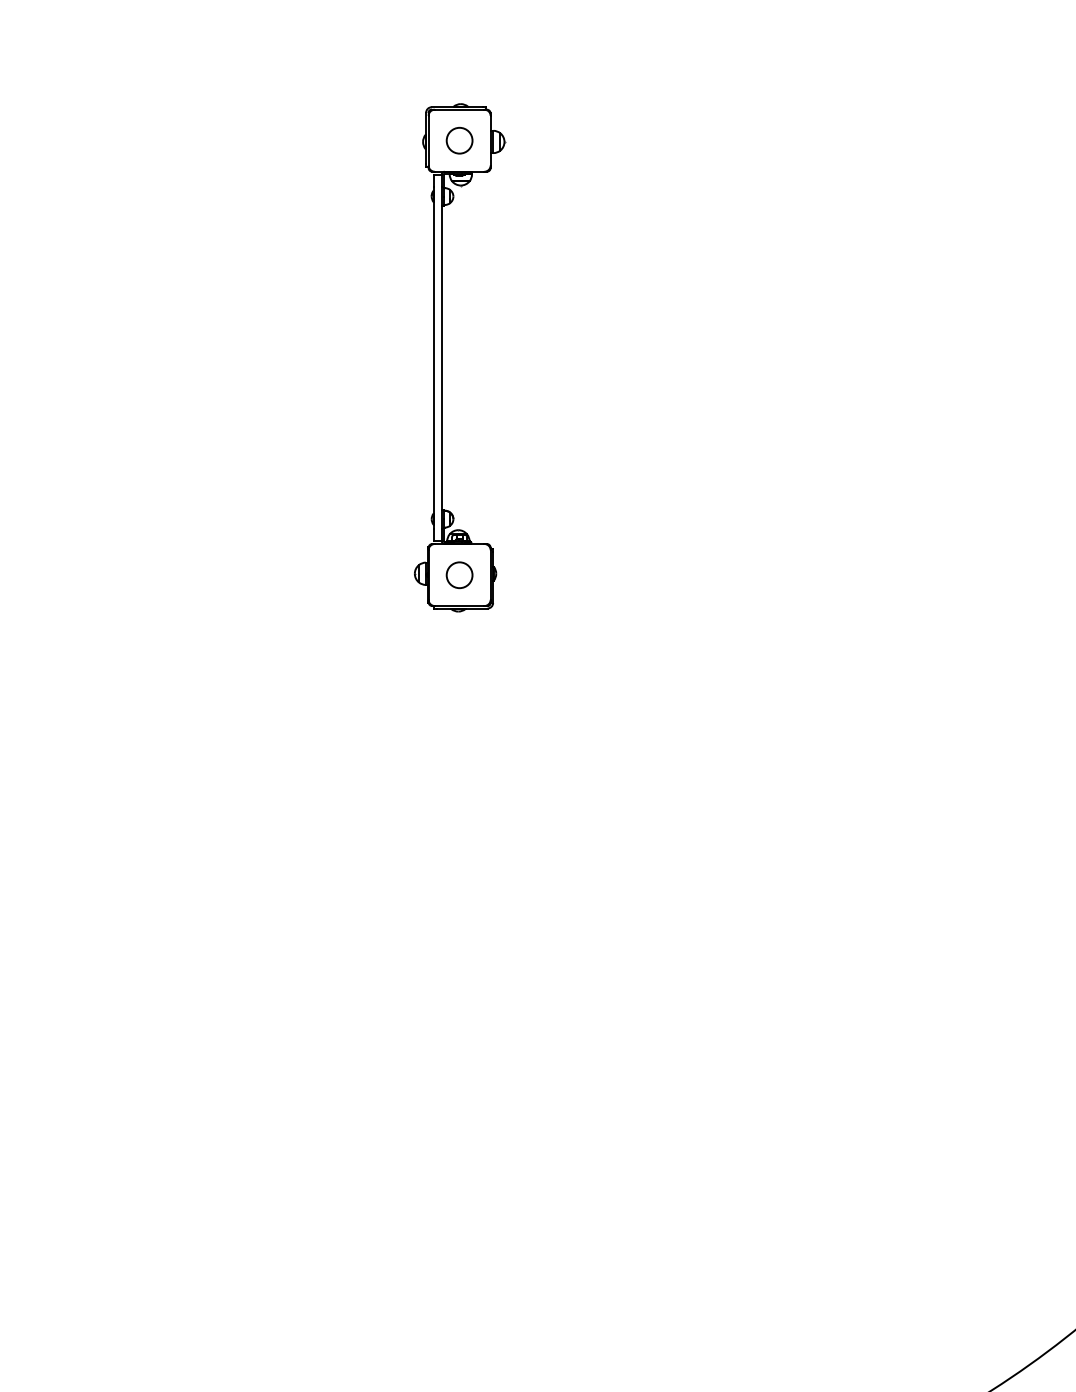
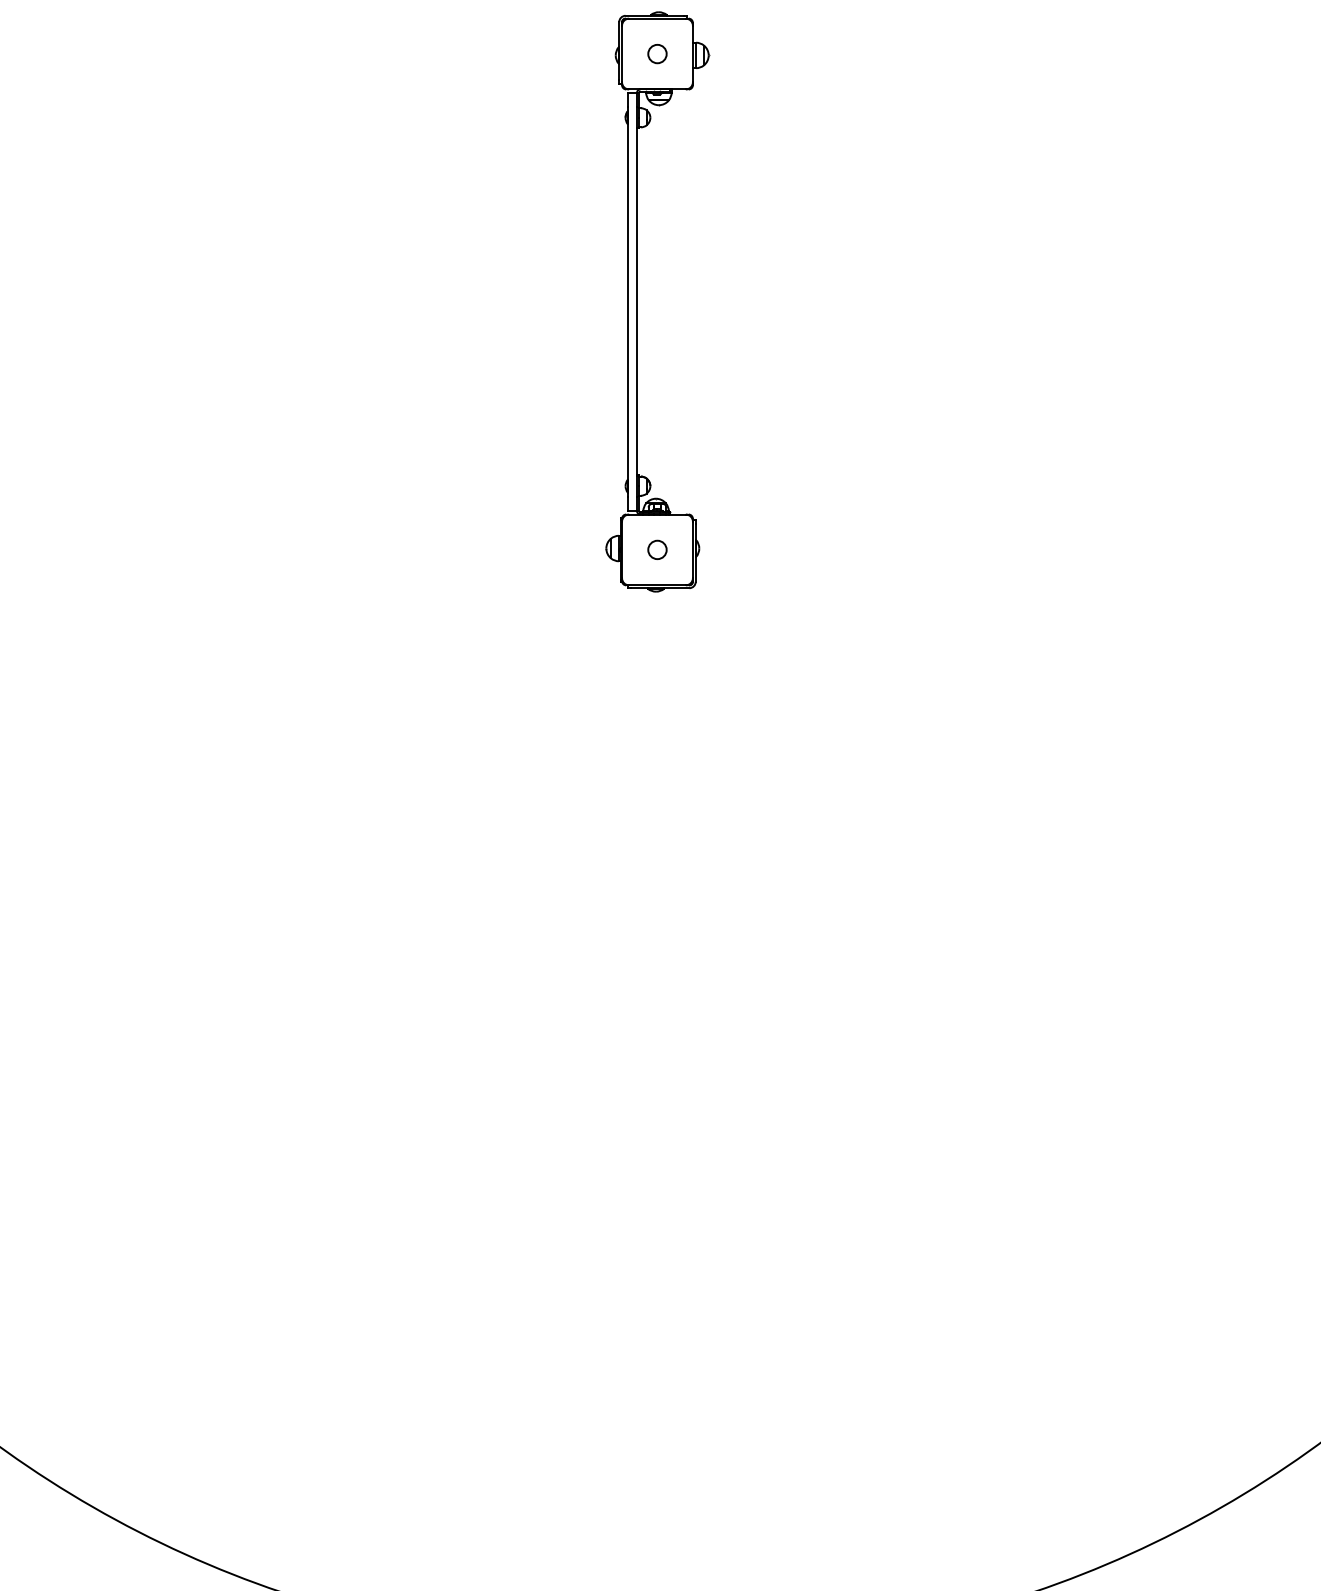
circle: (459, 140) -> (657, 53), size x0.62
circle: (459, 574) -> (657, 549), size x0.62

